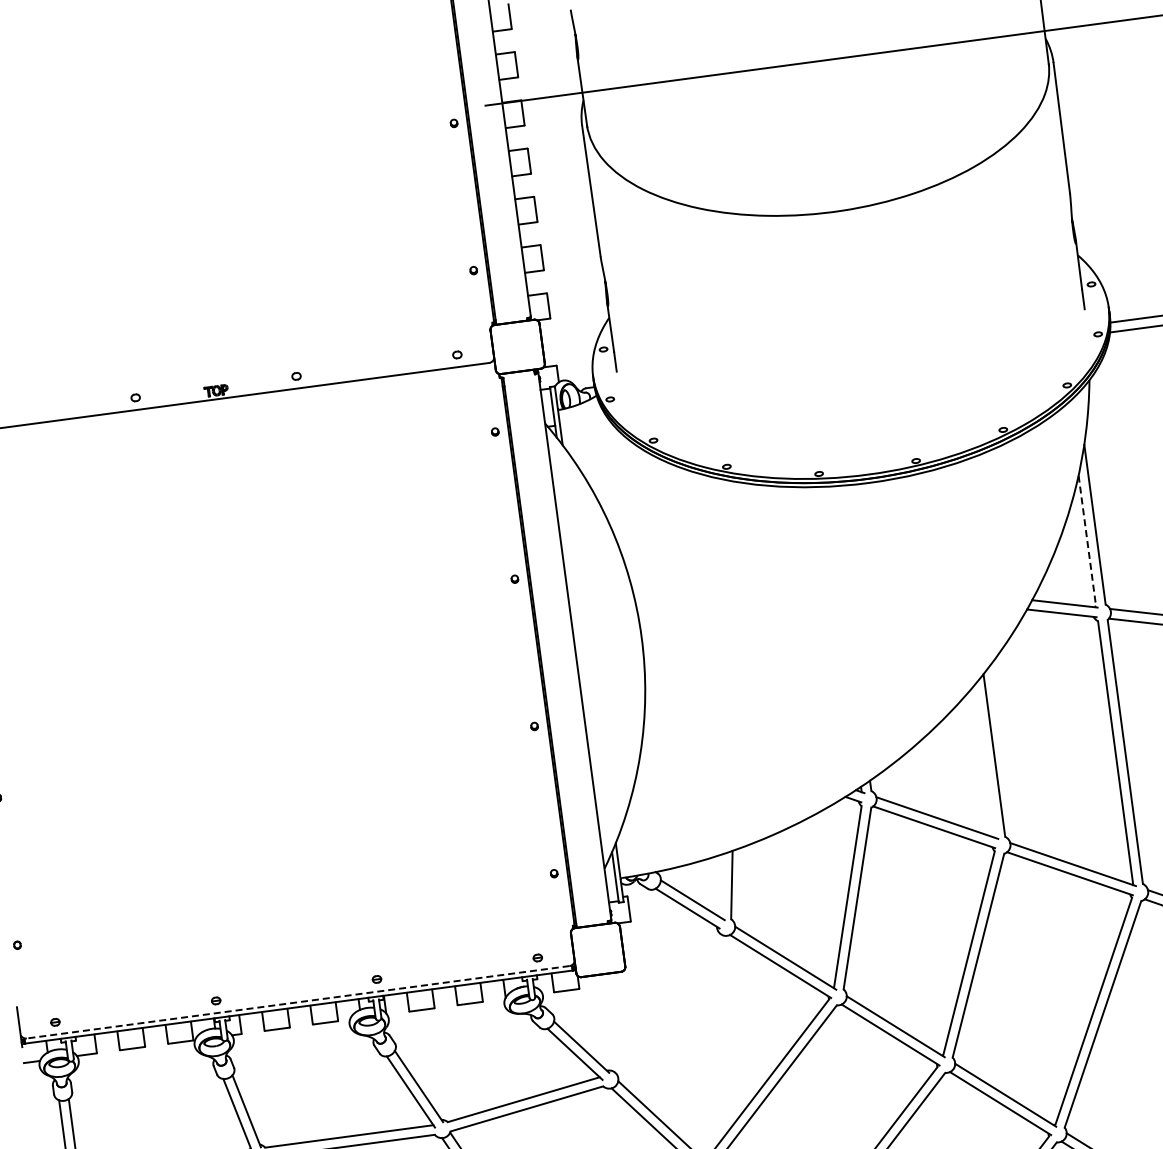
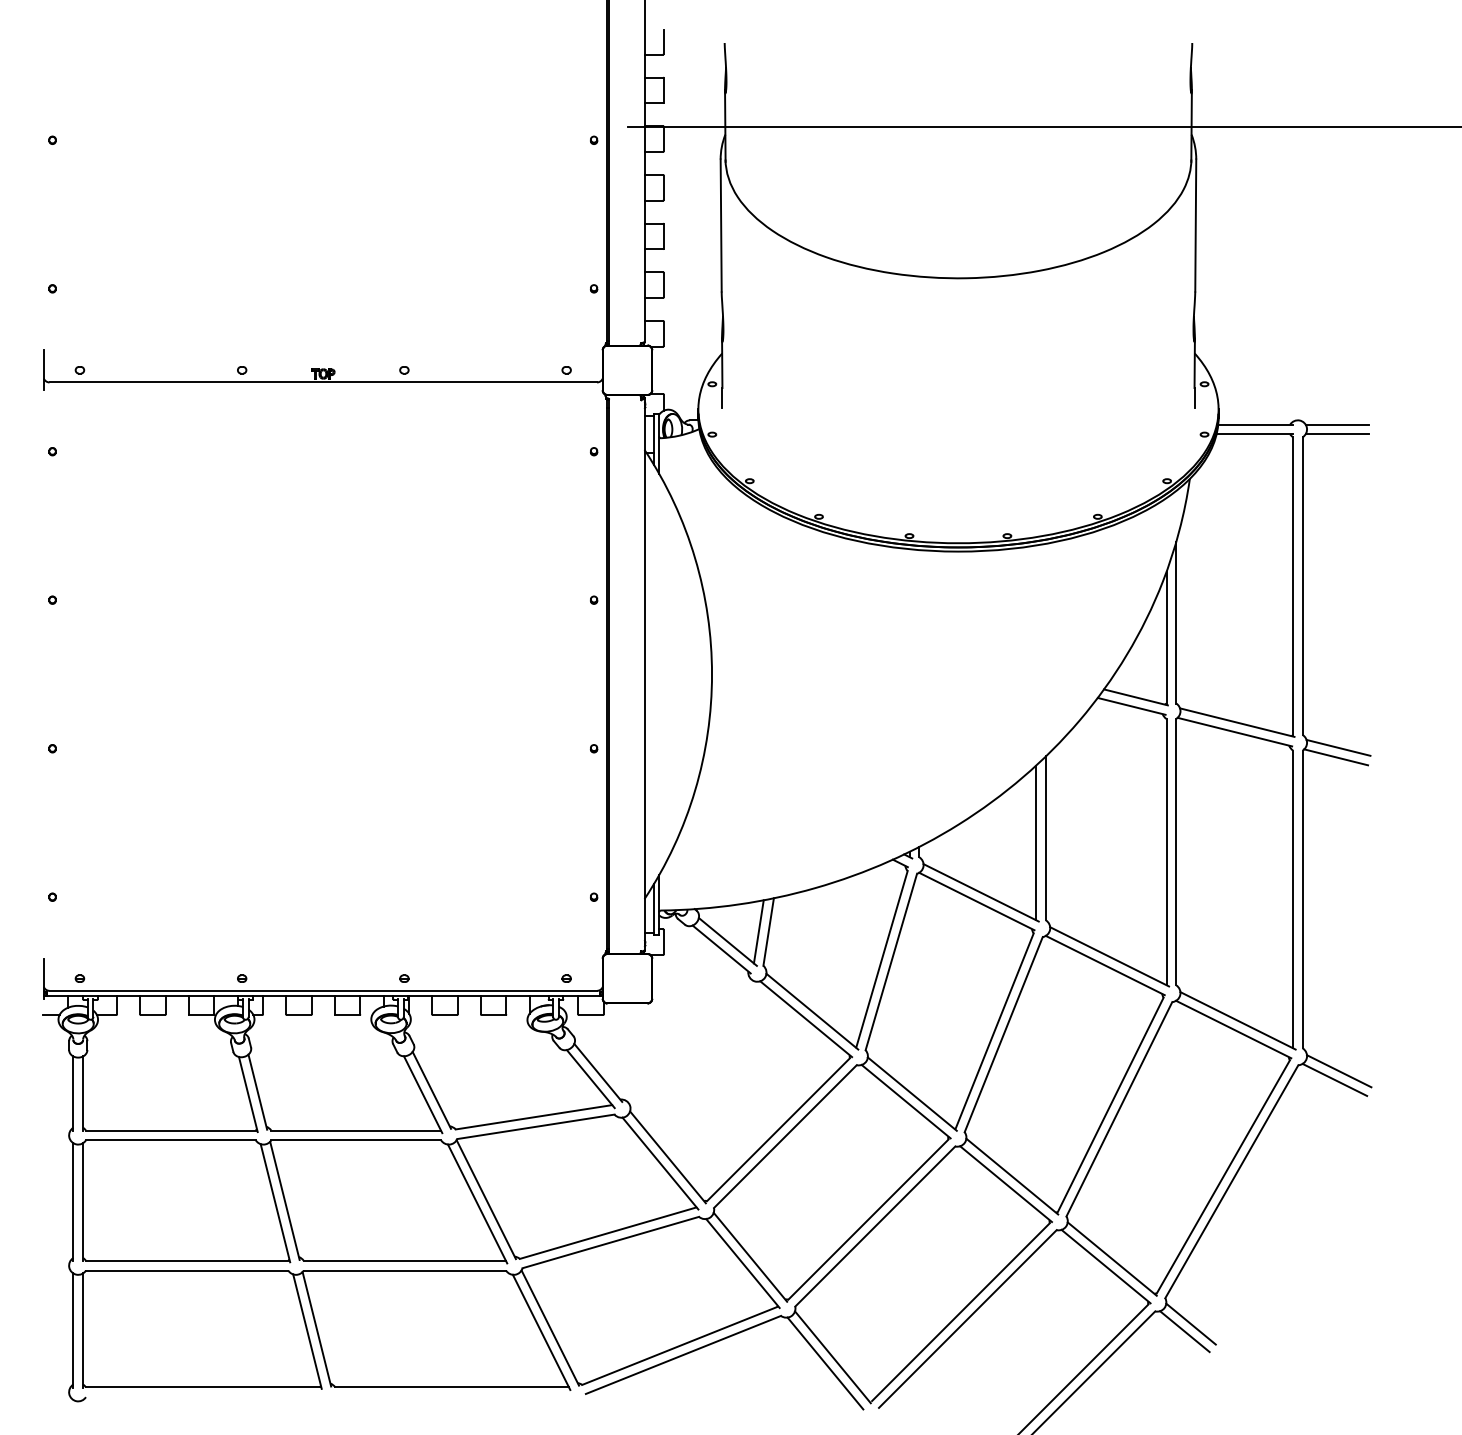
line: (1087, 540) -> (1166, 637), dashed -> solid
line: (985, 760) -> (1036, 842), added
line: (721, 885) -> (758, 931), added
line: (298, 1001) -> (323, 990), dashed -> solid

